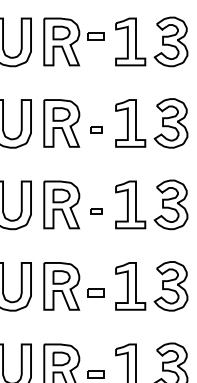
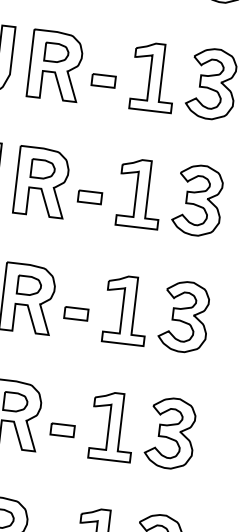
part: (95, 36) -> (102, 80), moved
part: (95, 129) -> (89, 196), size x1.43
part: (95, 211) -> (75, 313), size x1.43

